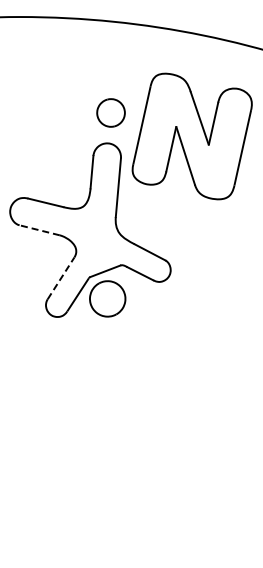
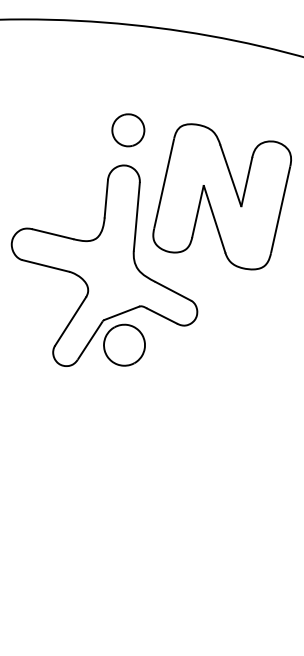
part: (191, 136) -> (221, 196), moved
line: (39, 230) -> (45, 266), dashed -> solid
line: (61, 278) -> (71, 321), dashed -> solid

